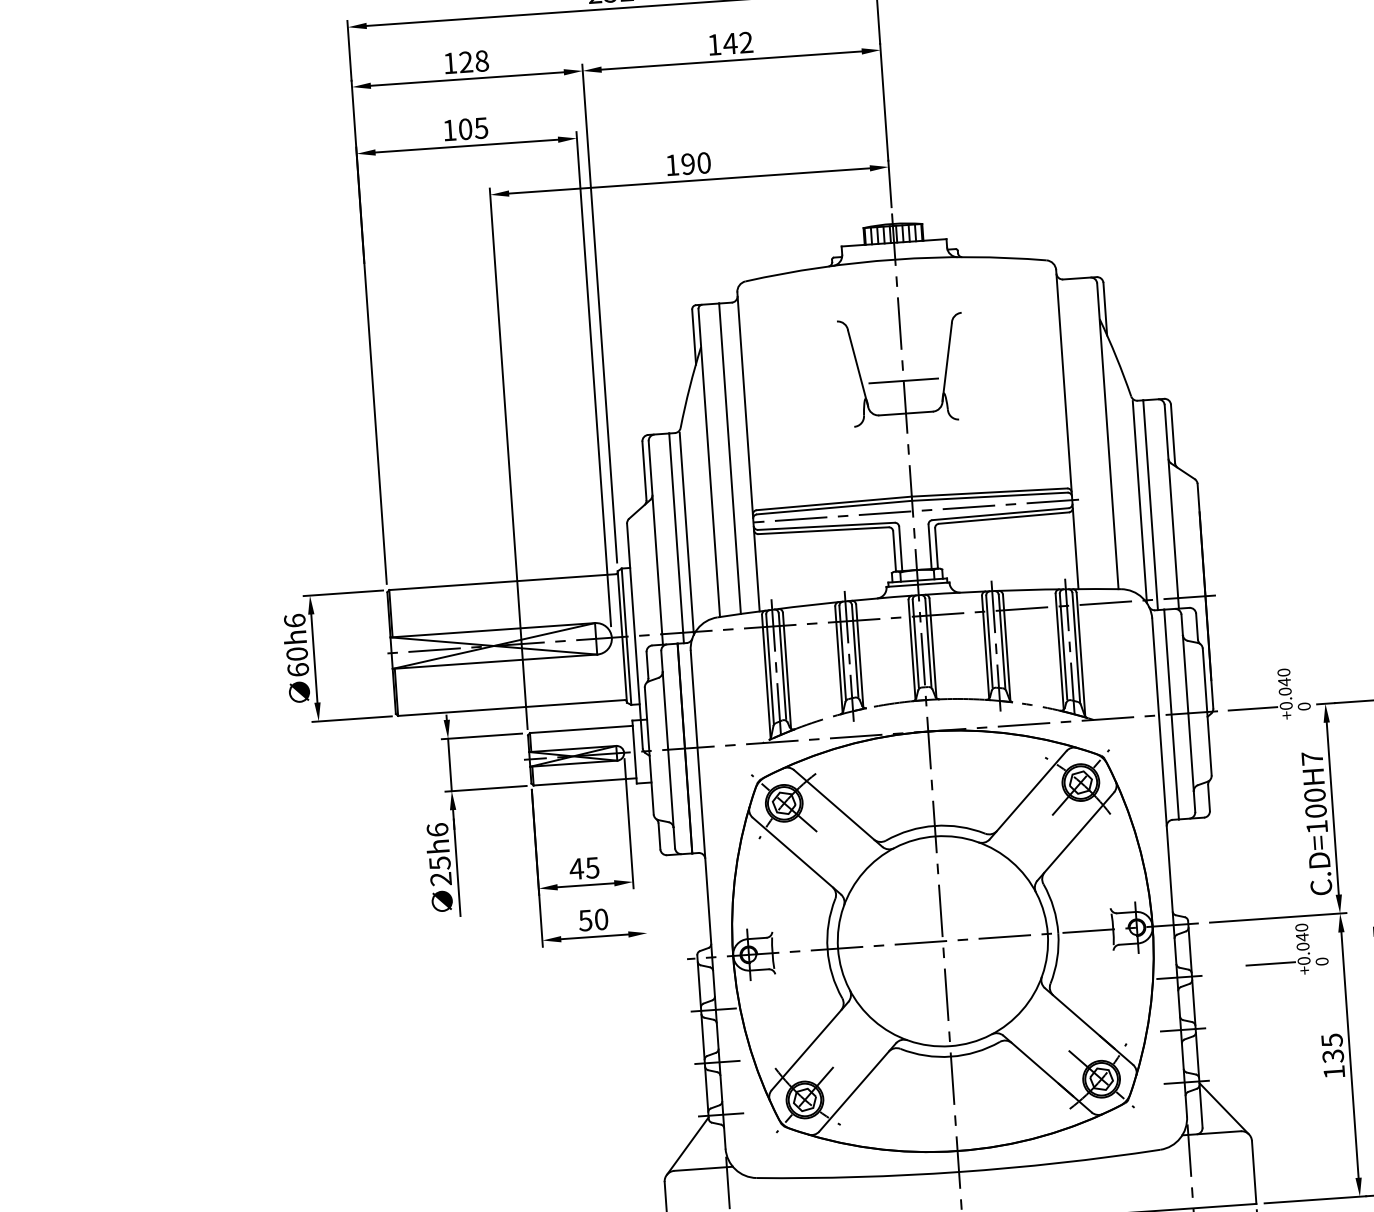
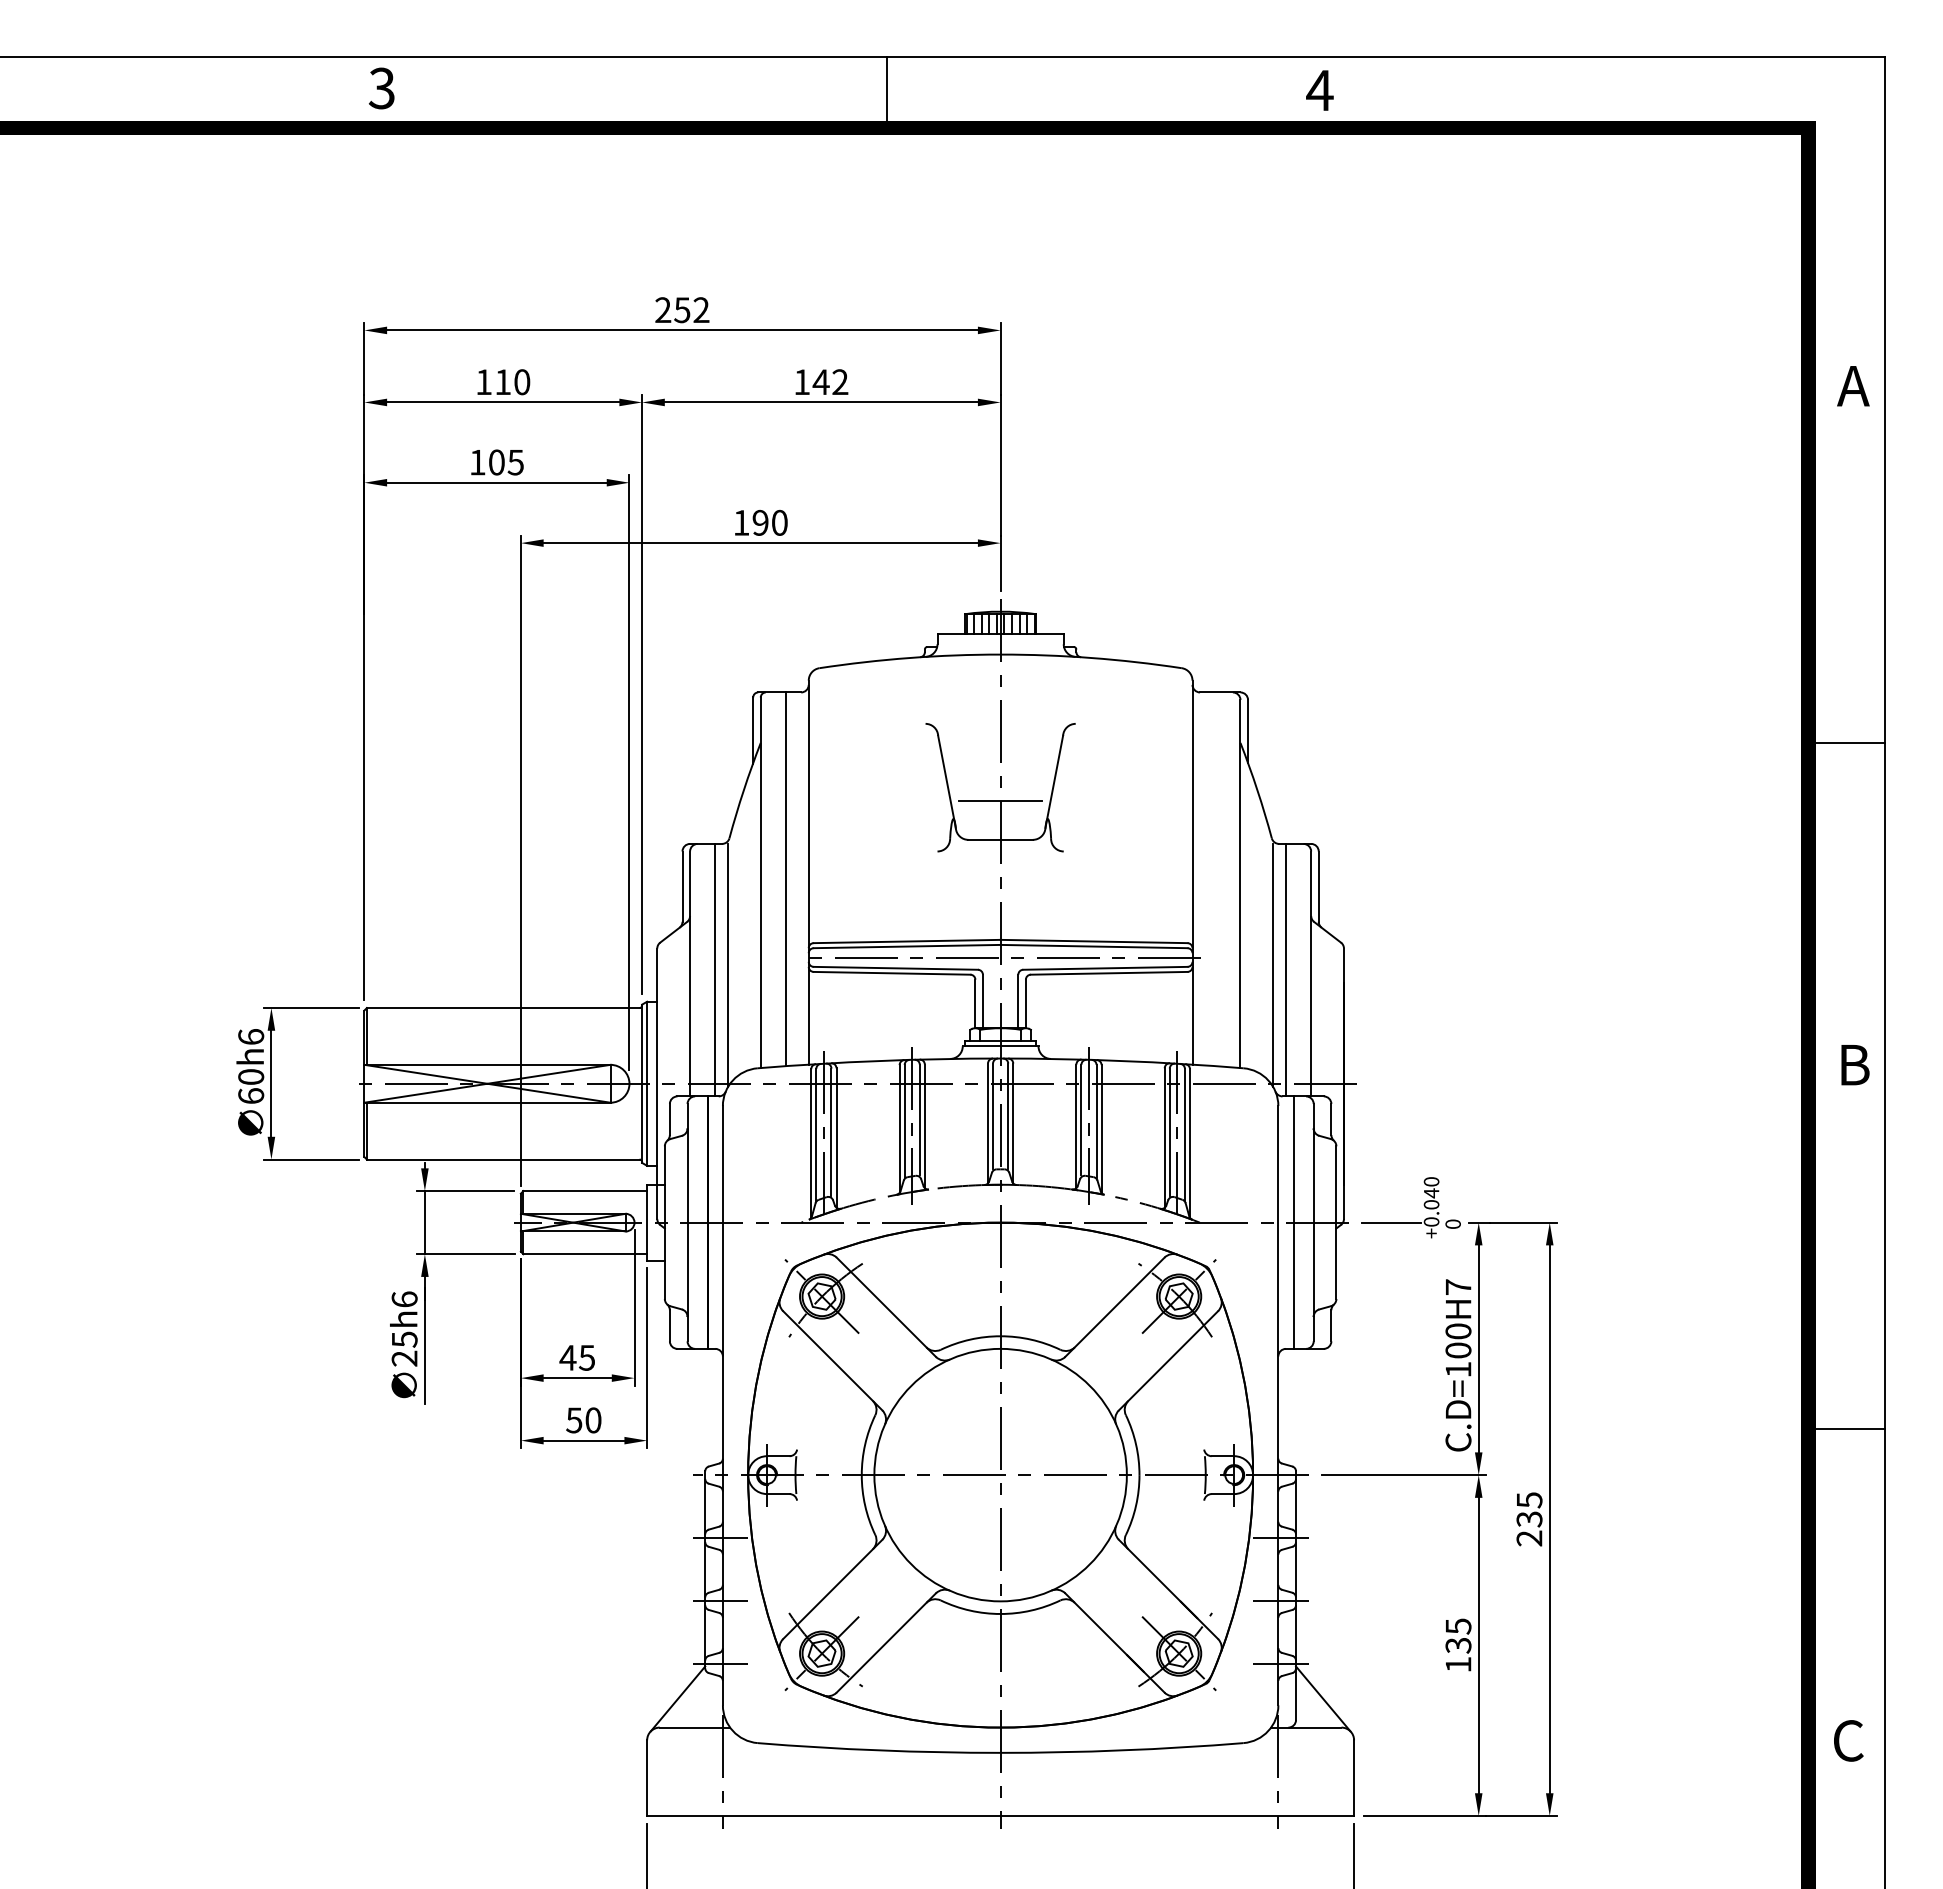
text: (473, 61) -> (512, 382), 128 -> 110
line: (642, 864) -> (647, 1358), added
part: (1296, 947) -> (1423, 1512), removed

